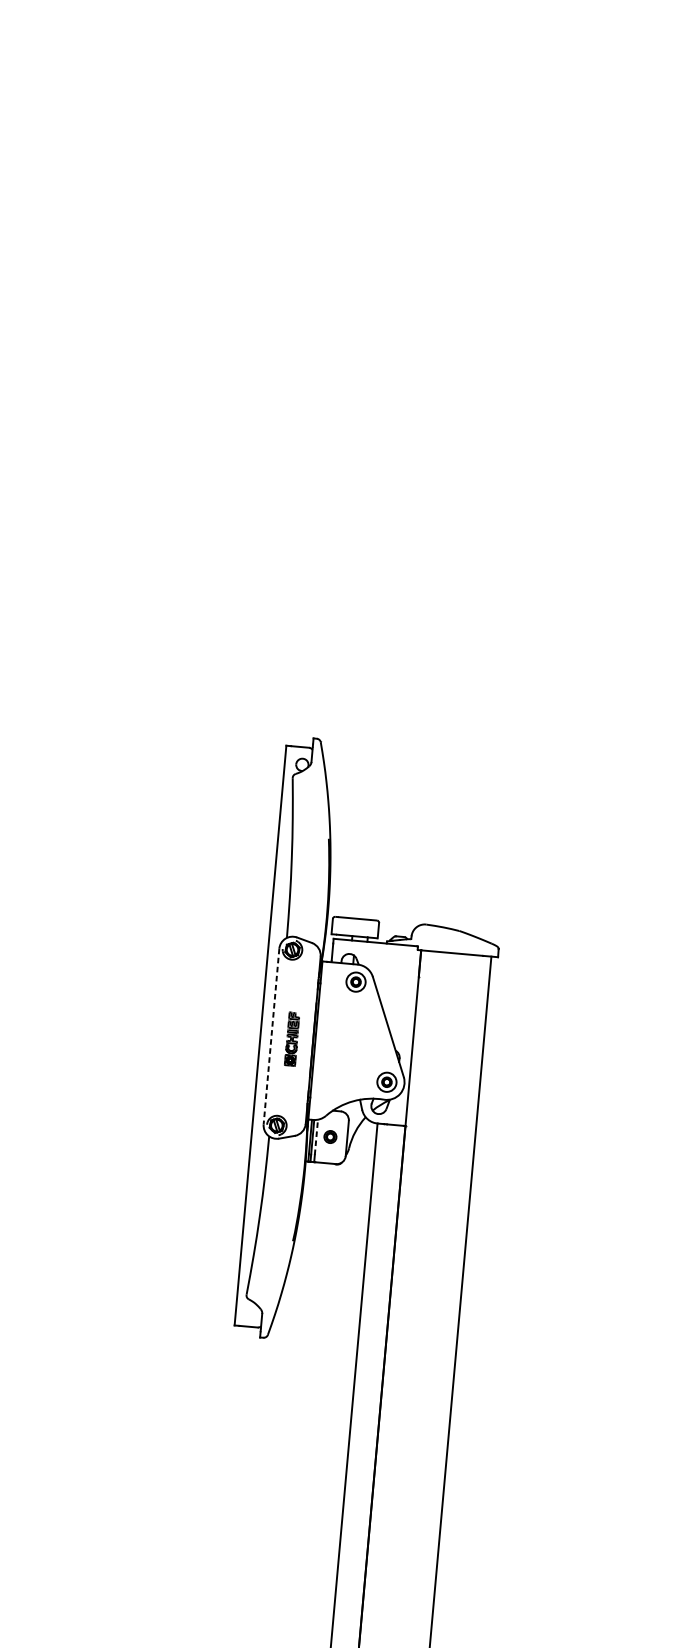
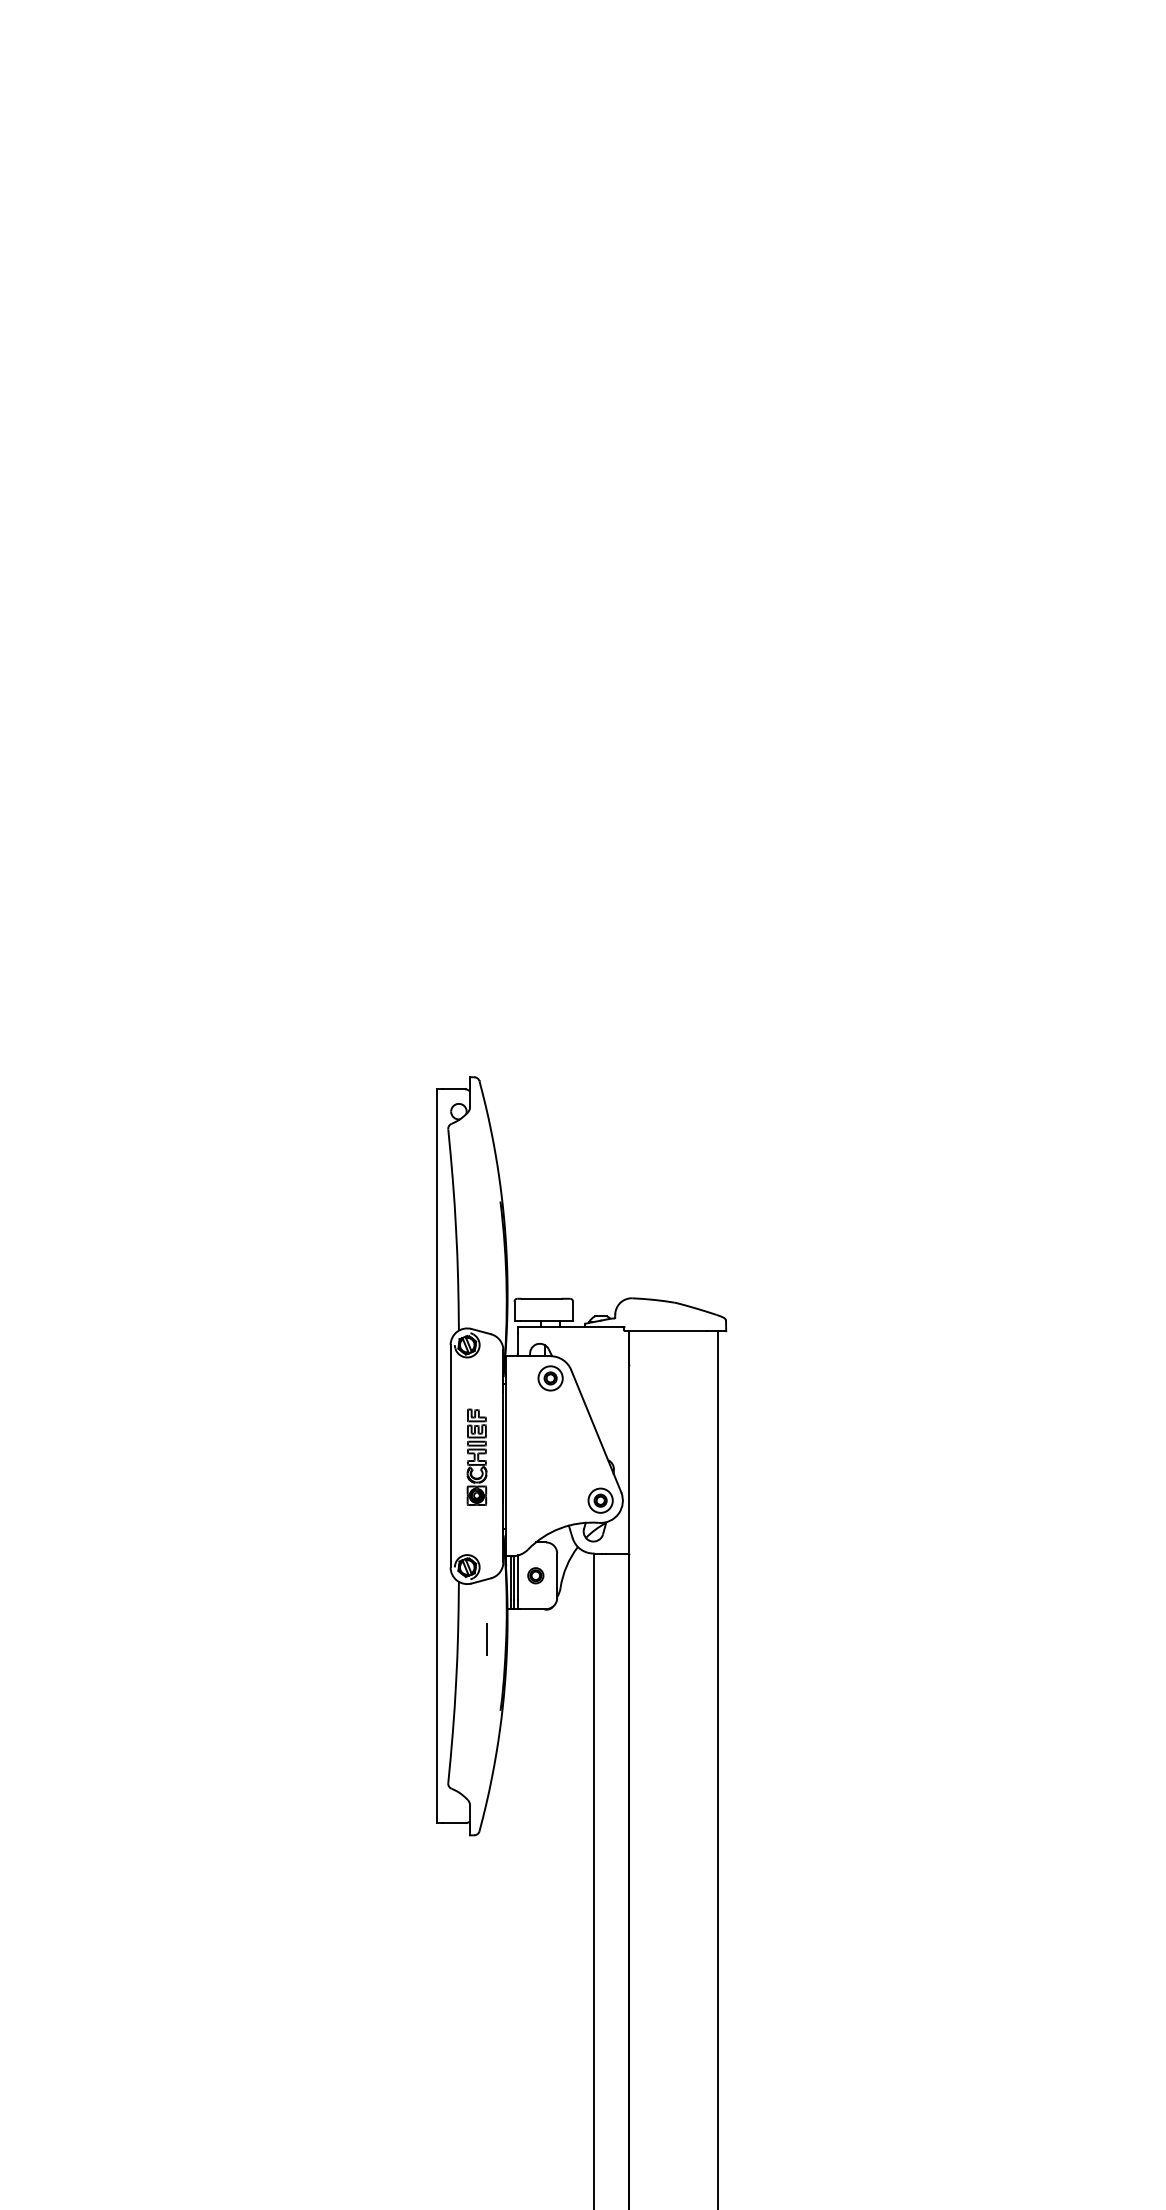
line: (271, 1036) -> (450, 1456), dashed -> solid
part: (291, 1038) -> (476, 1456), size x1.43
line: (316, 1137) -> (518, 1577), dashed -> solid
line: (286, 1183) -> (486, 1639), added

